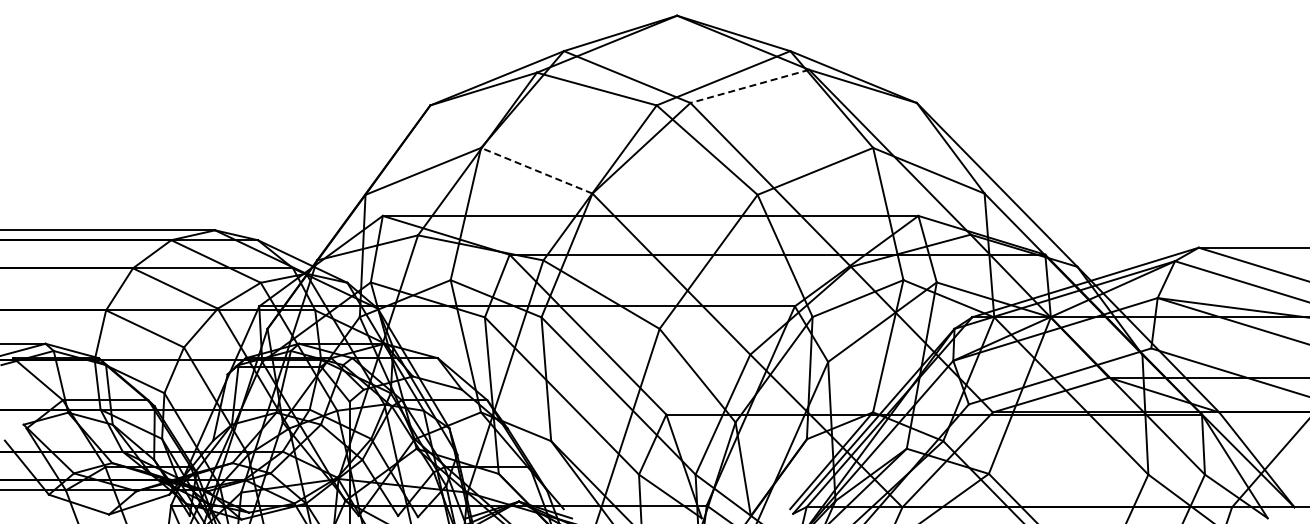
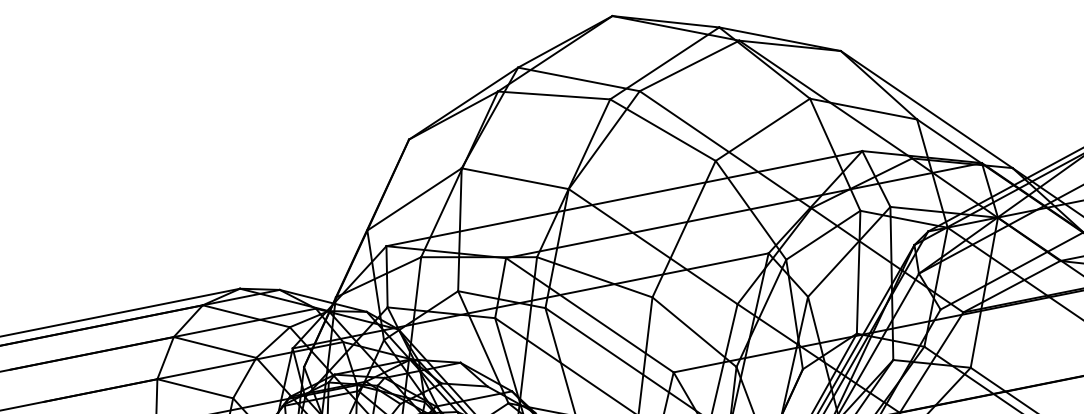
line: (749, 86) -> (689, 66), dashed -> solid
line: (536, 170) -> (514, 178), dashed -> solid

